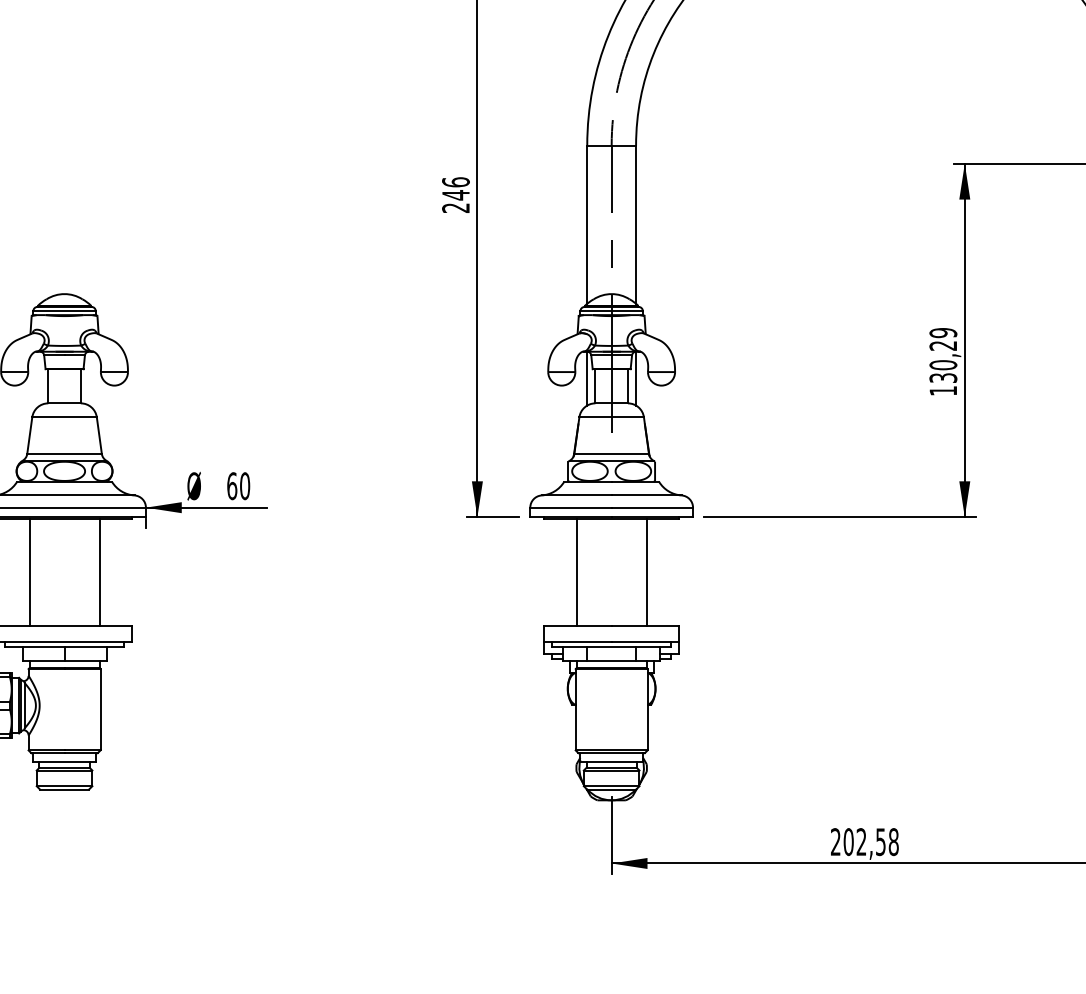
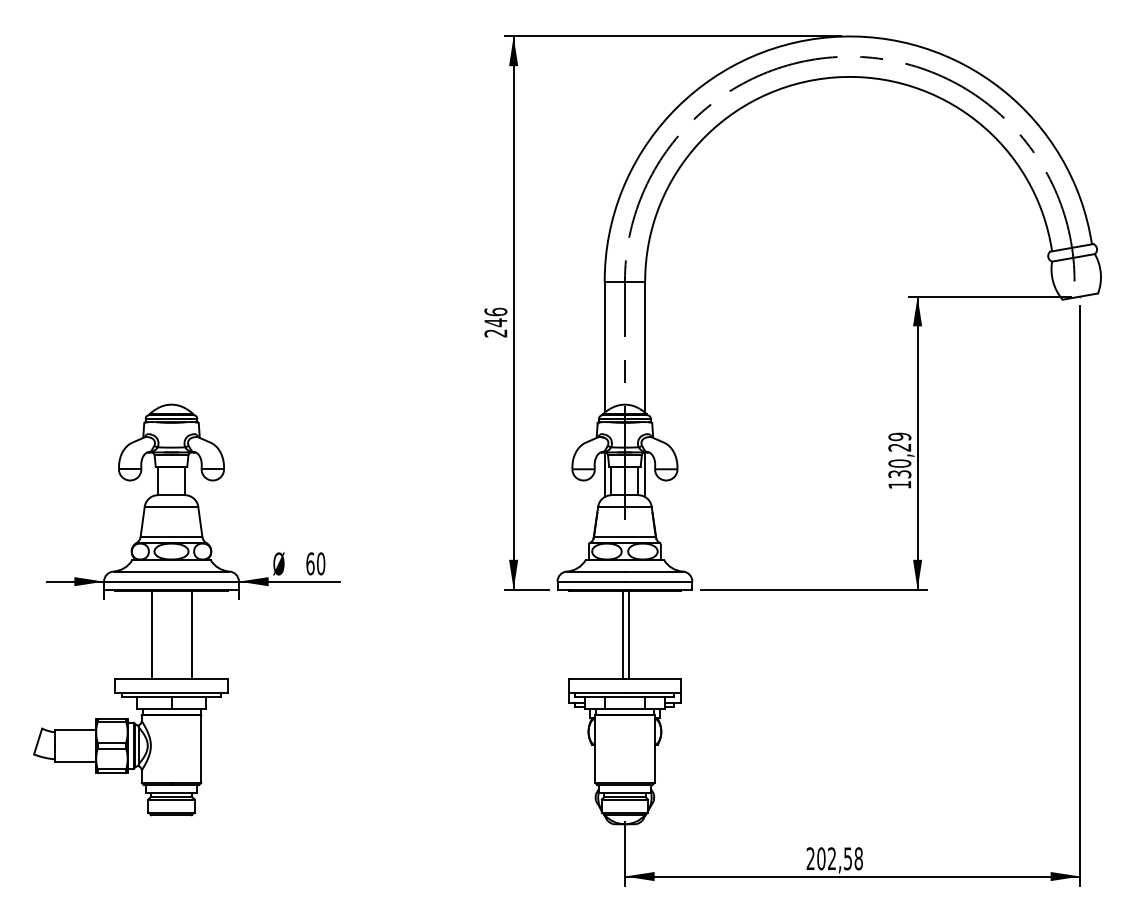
line: (29, 571) -> (191, 634), moved
line: (99, 571) -> (151, 634), moved
line: (576, 571) -> (628, 634), moved
line: (646, 571) -> (622, 634), moved

